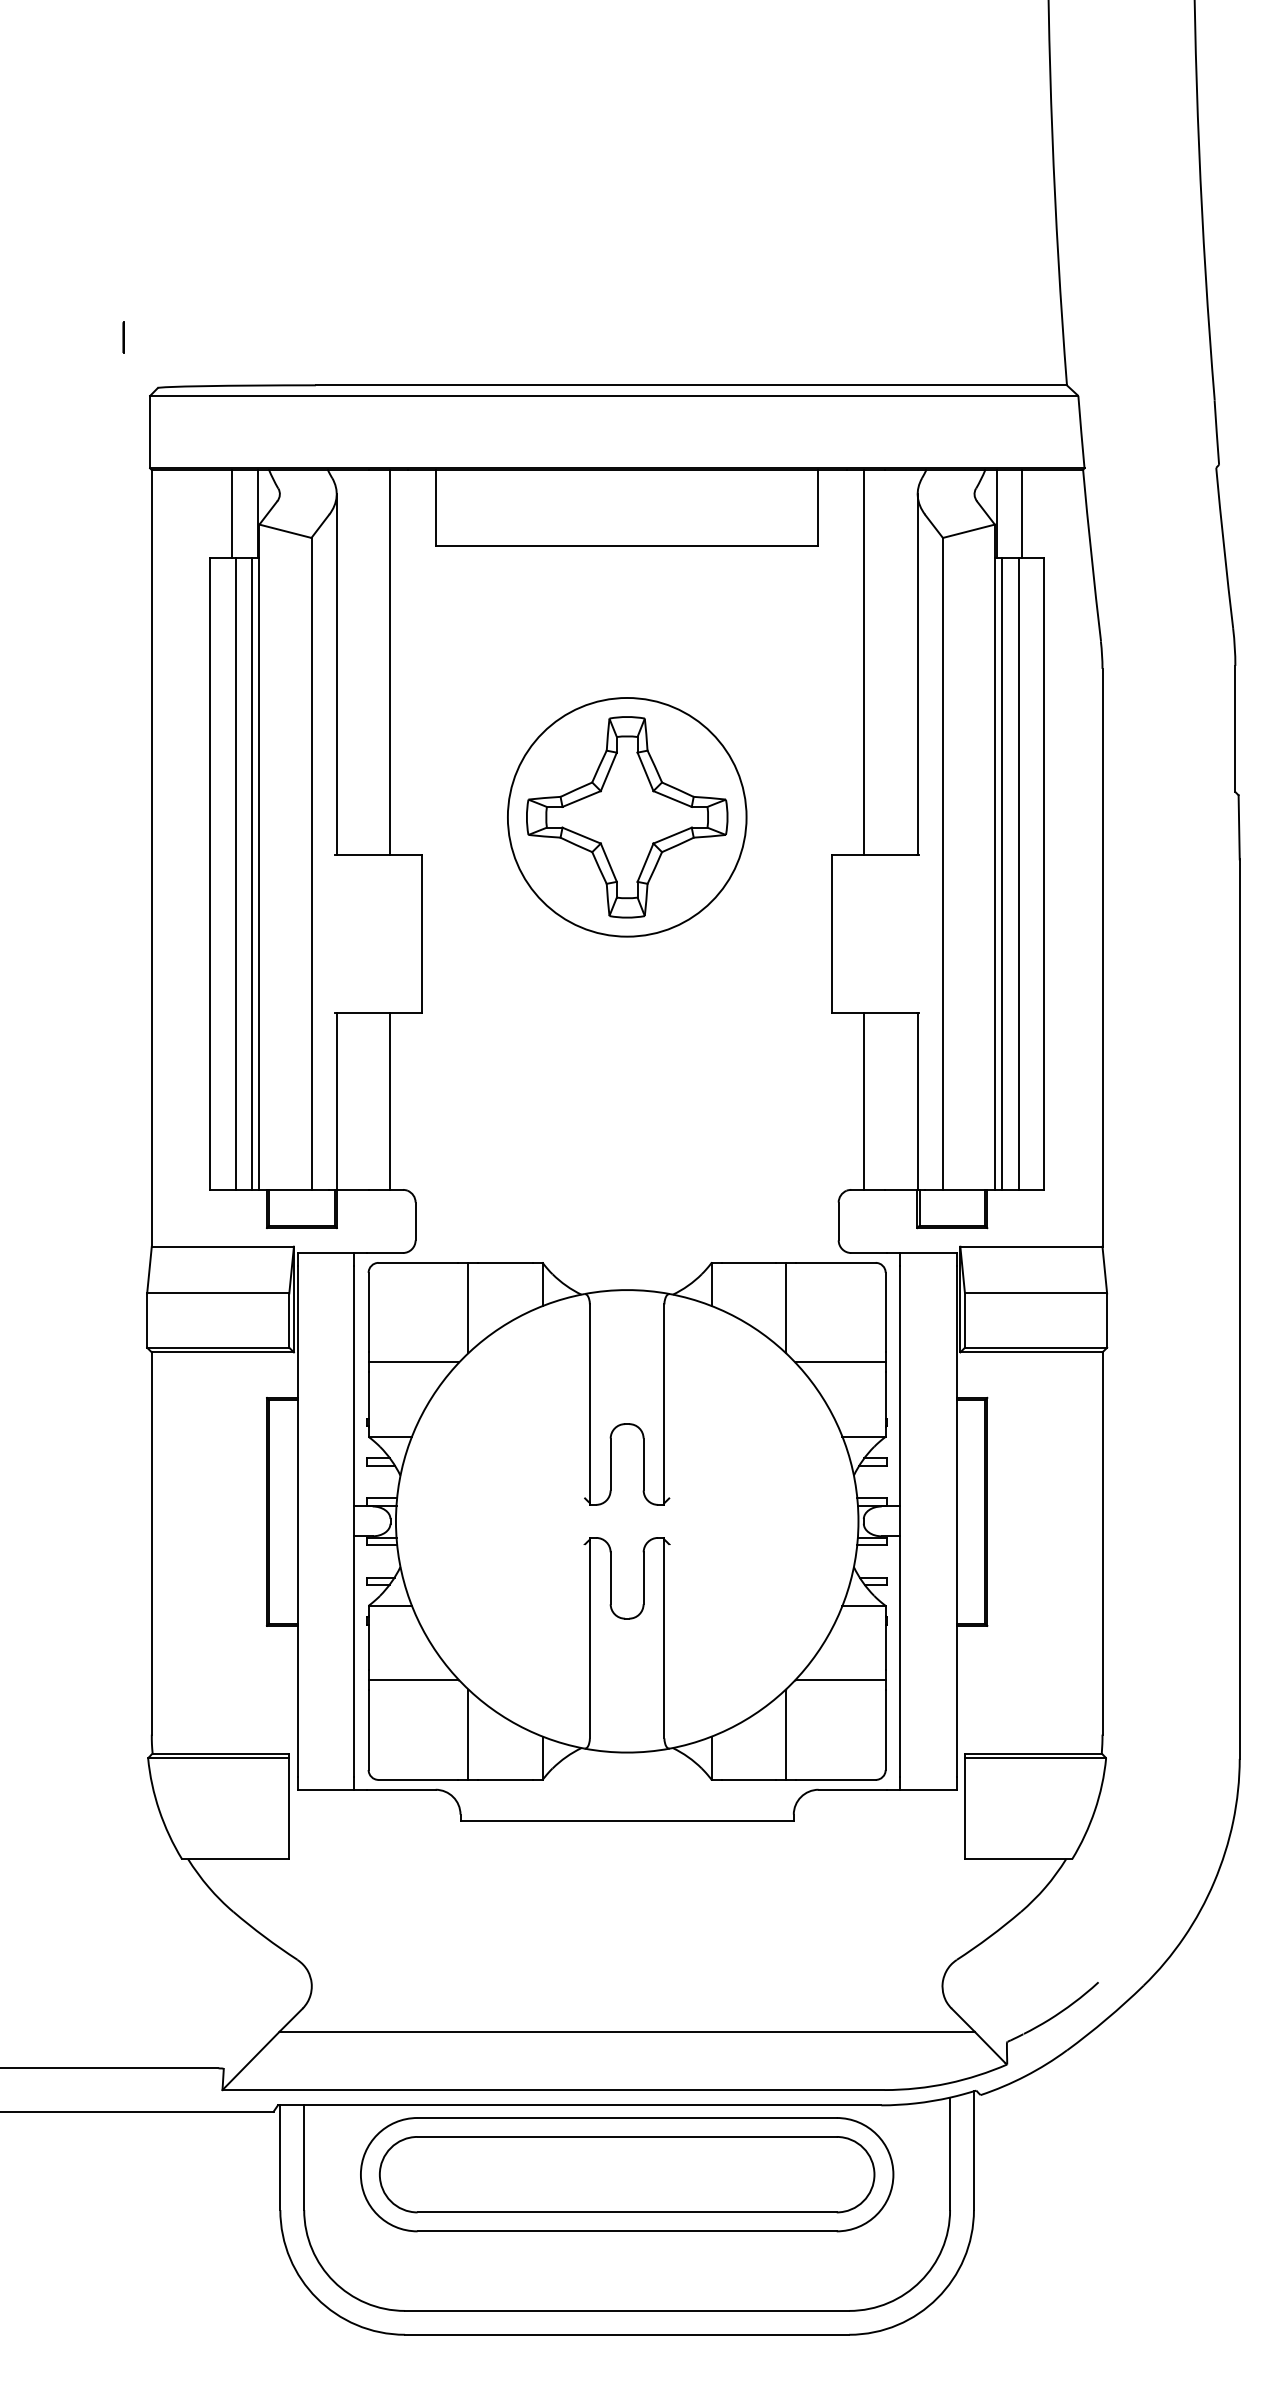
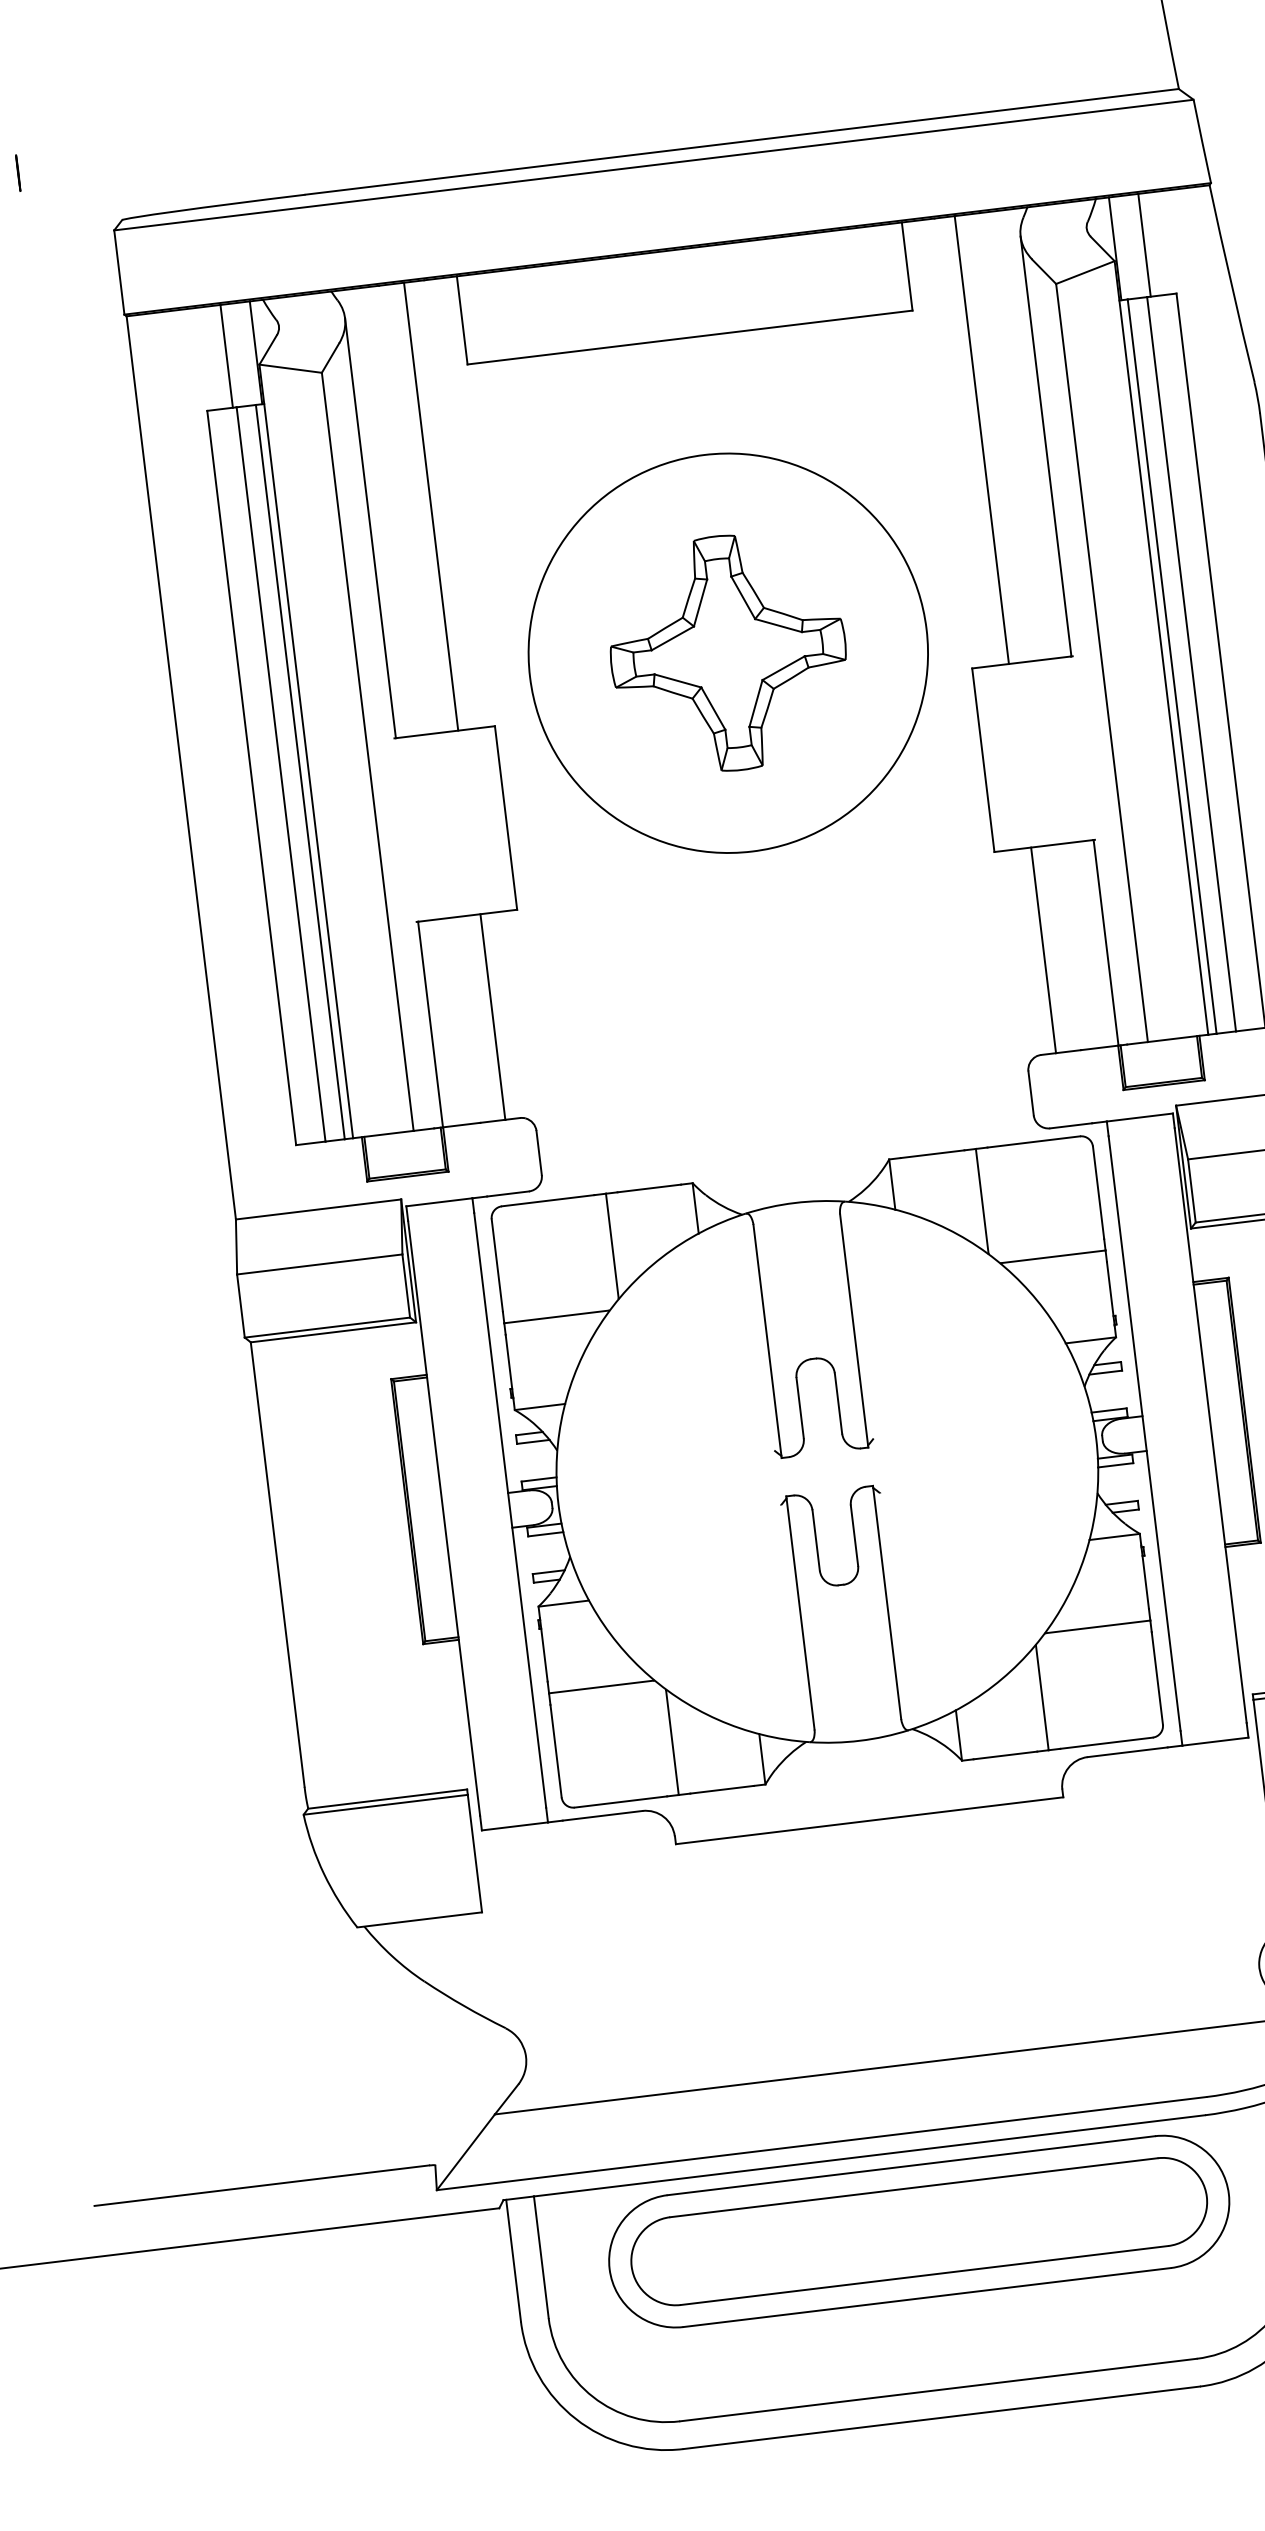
line: (123, 337) -> (18, 173), moved
circle: (626, 816) -> (727, 652), size x1.43

